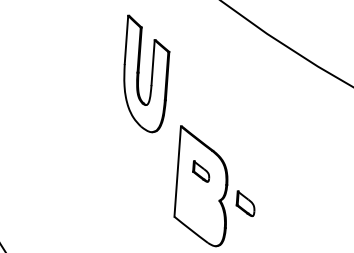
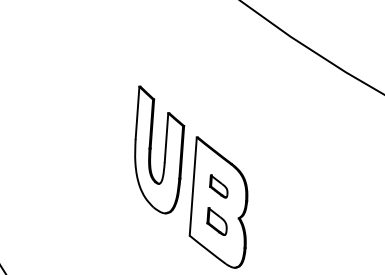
part: (146, 73) -> (159, 149), moved
part: (245, 203) -> (216, 221), moved

